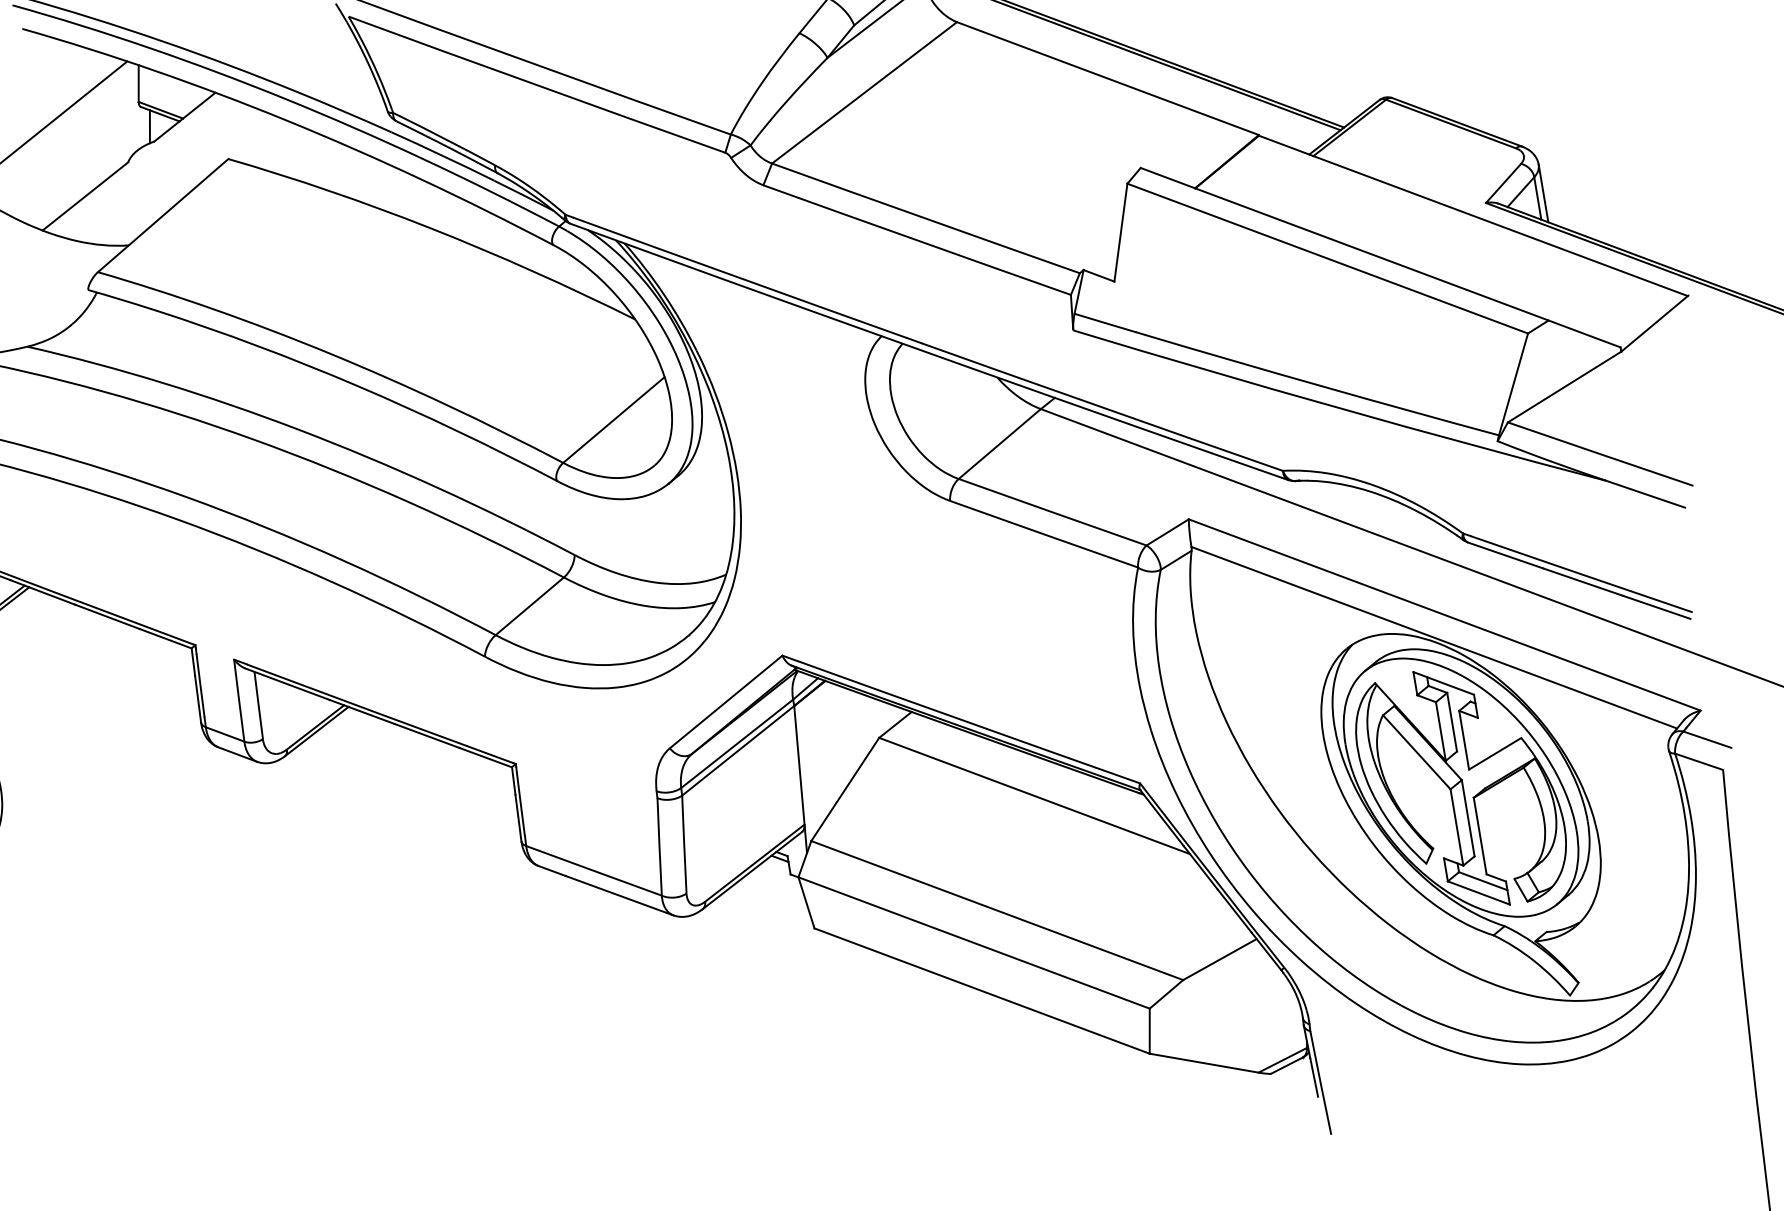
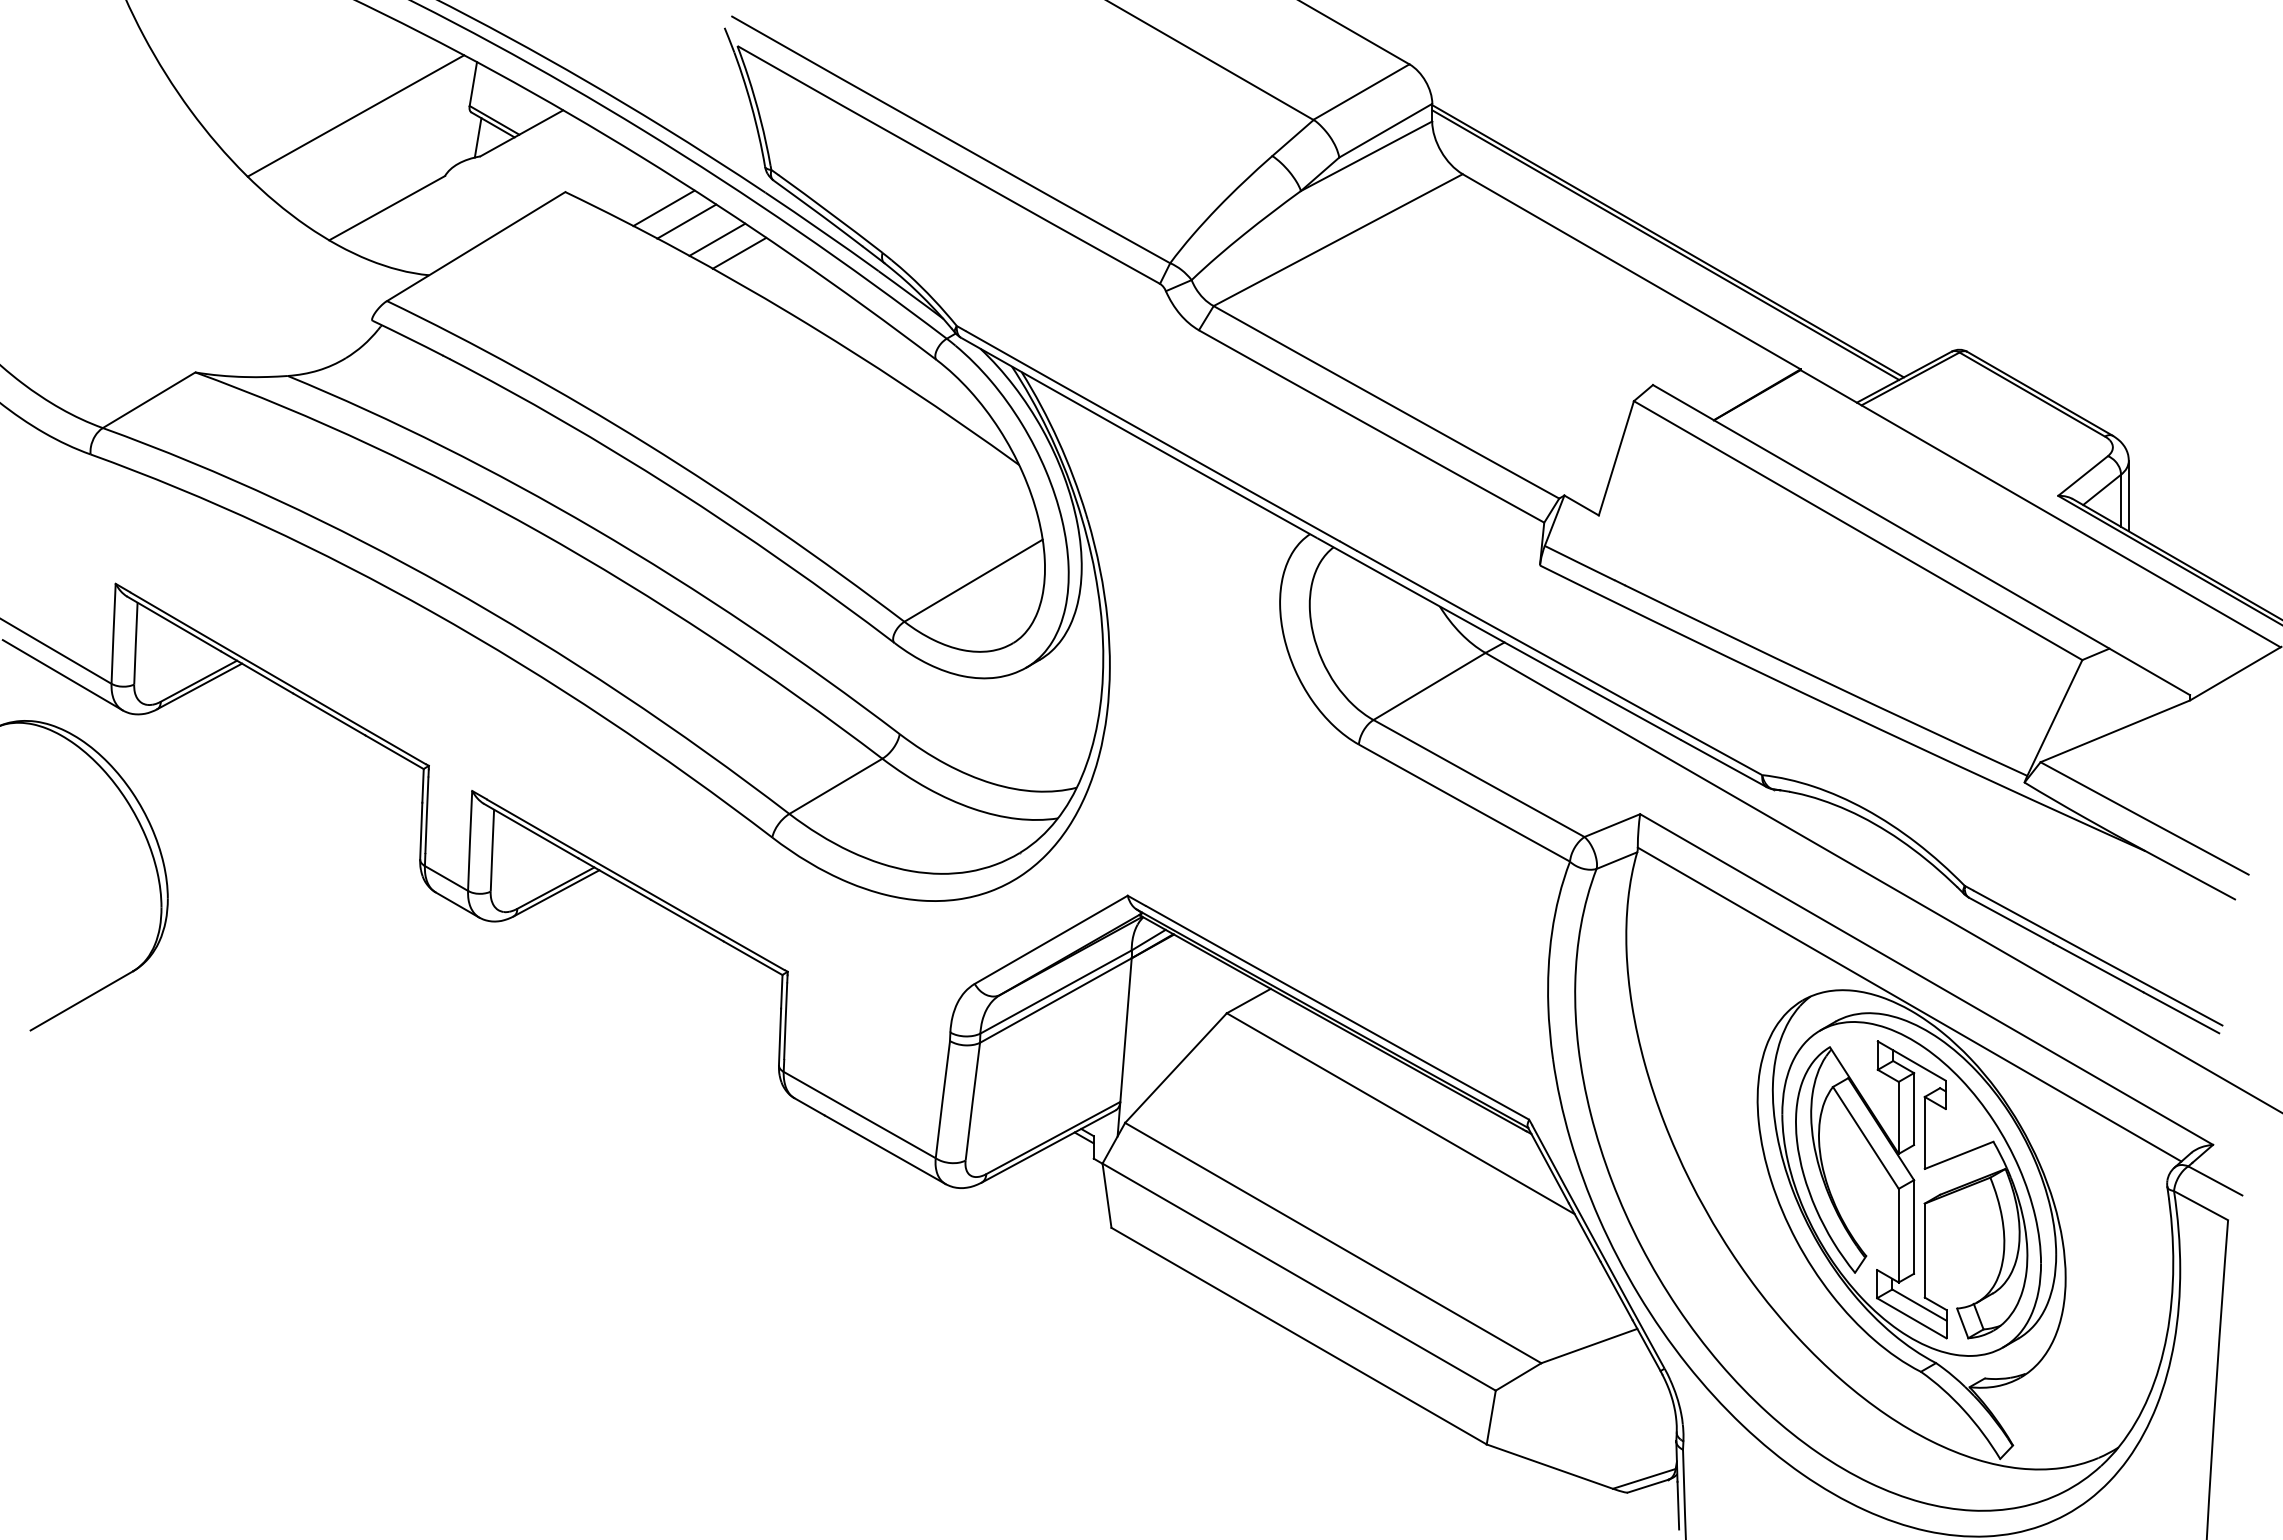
line: (310, 159) -> (663, 208), added
line: (331, 166) -> (686, 221), added
line: (358, 176) -> (717, 239), added
line: (378, 184) -> (739, 252), added

